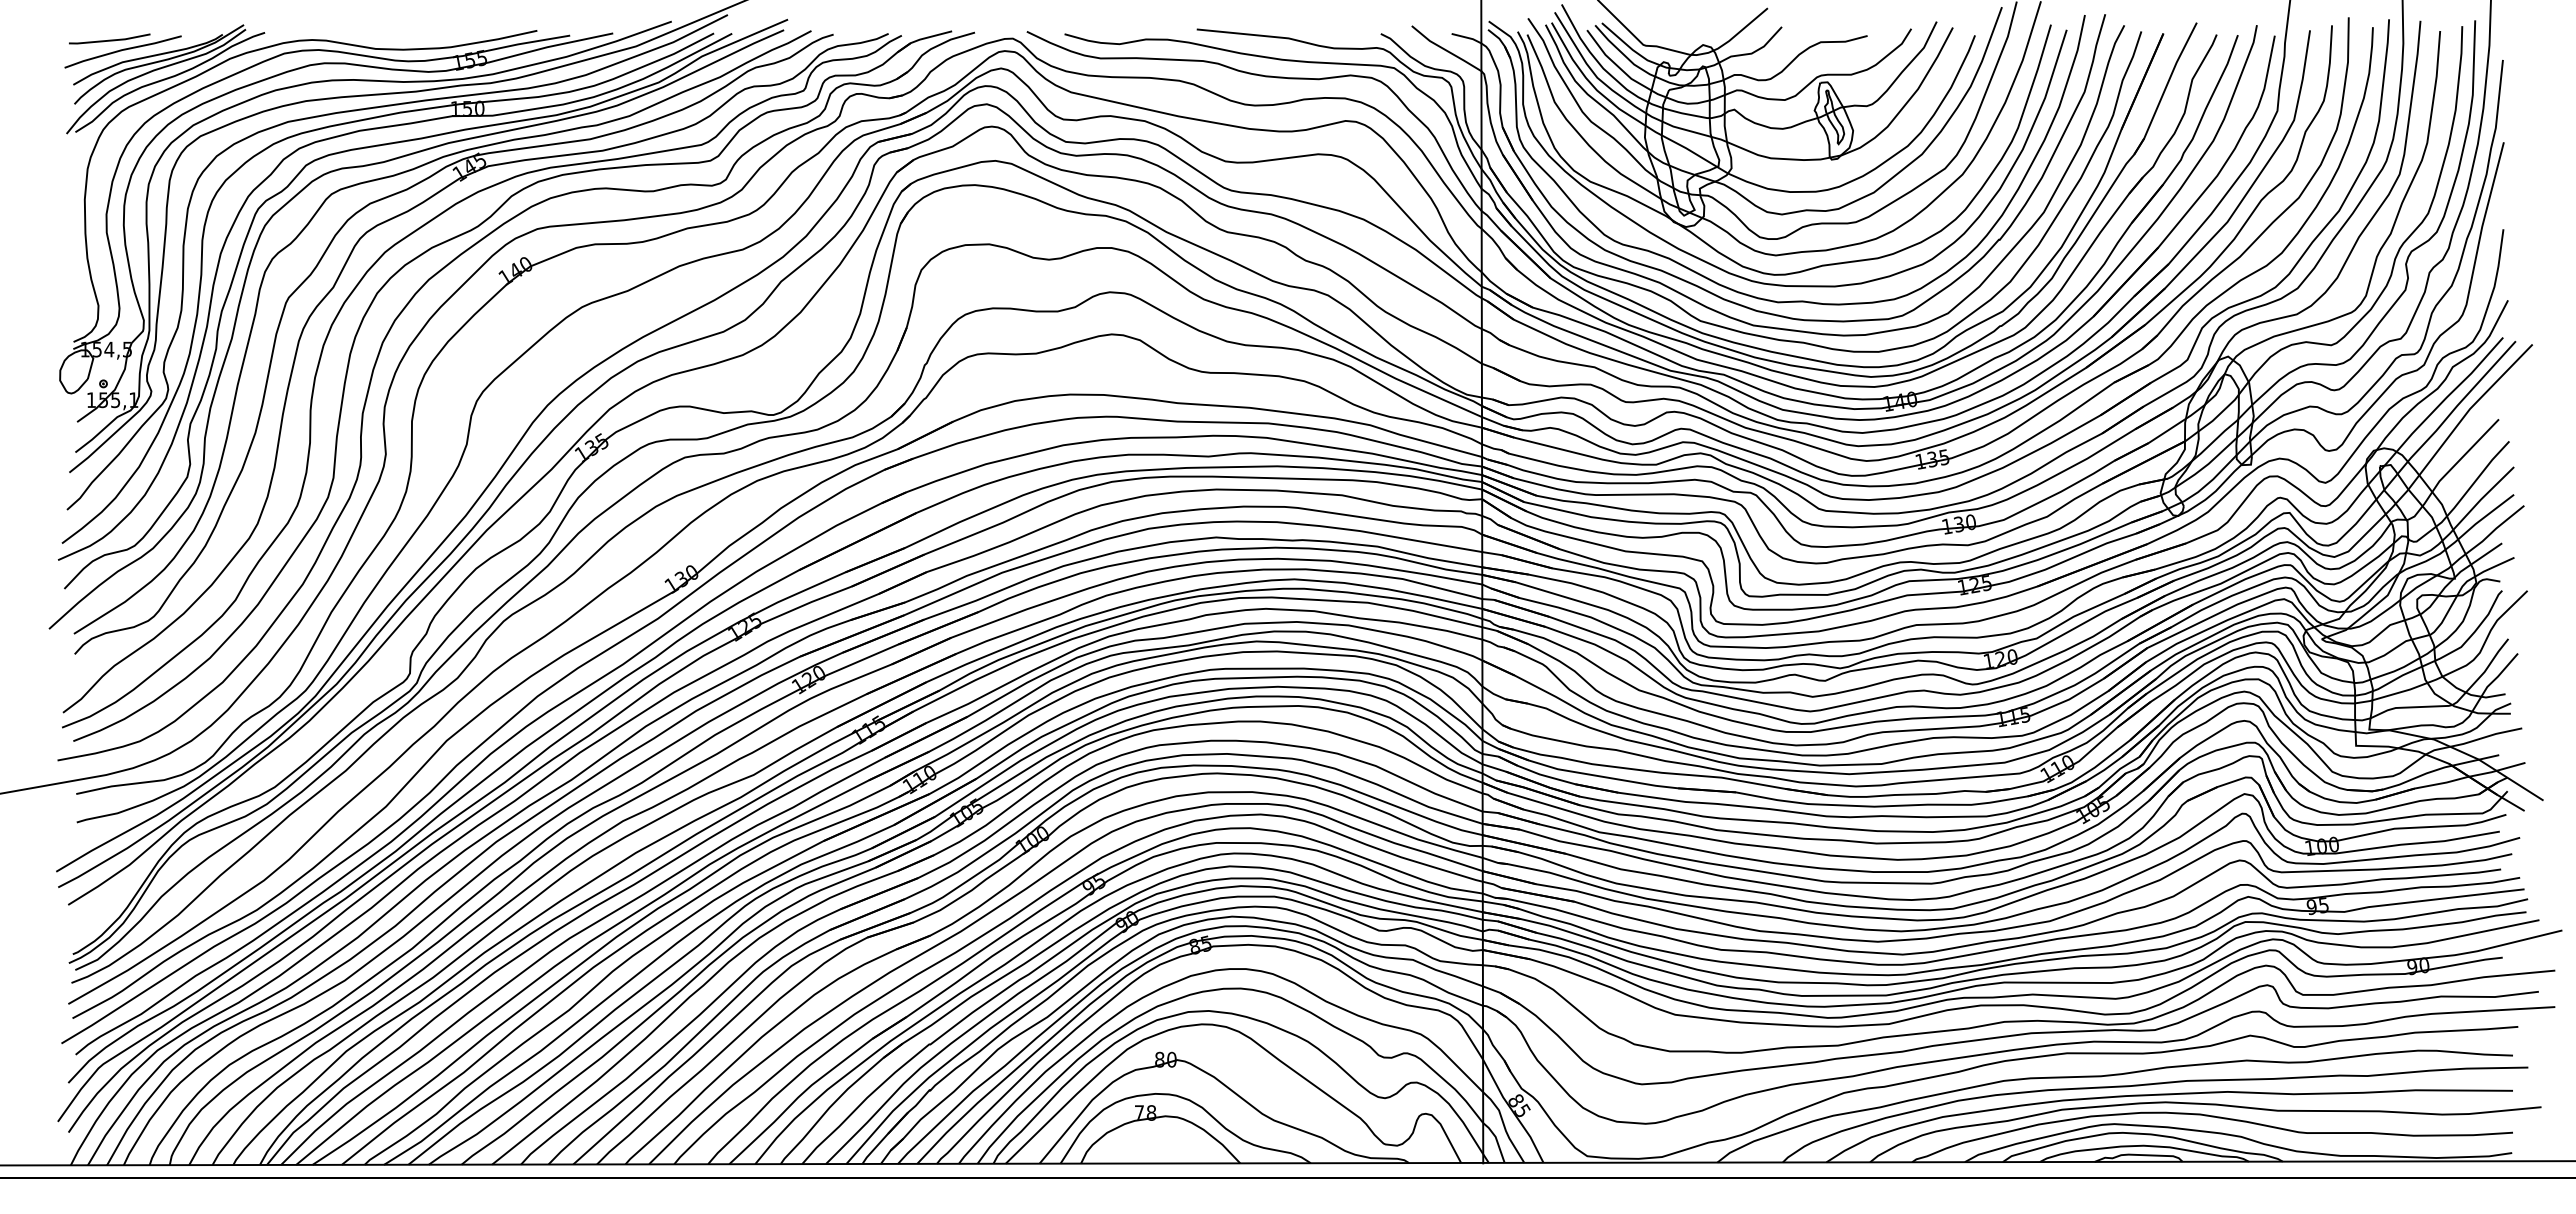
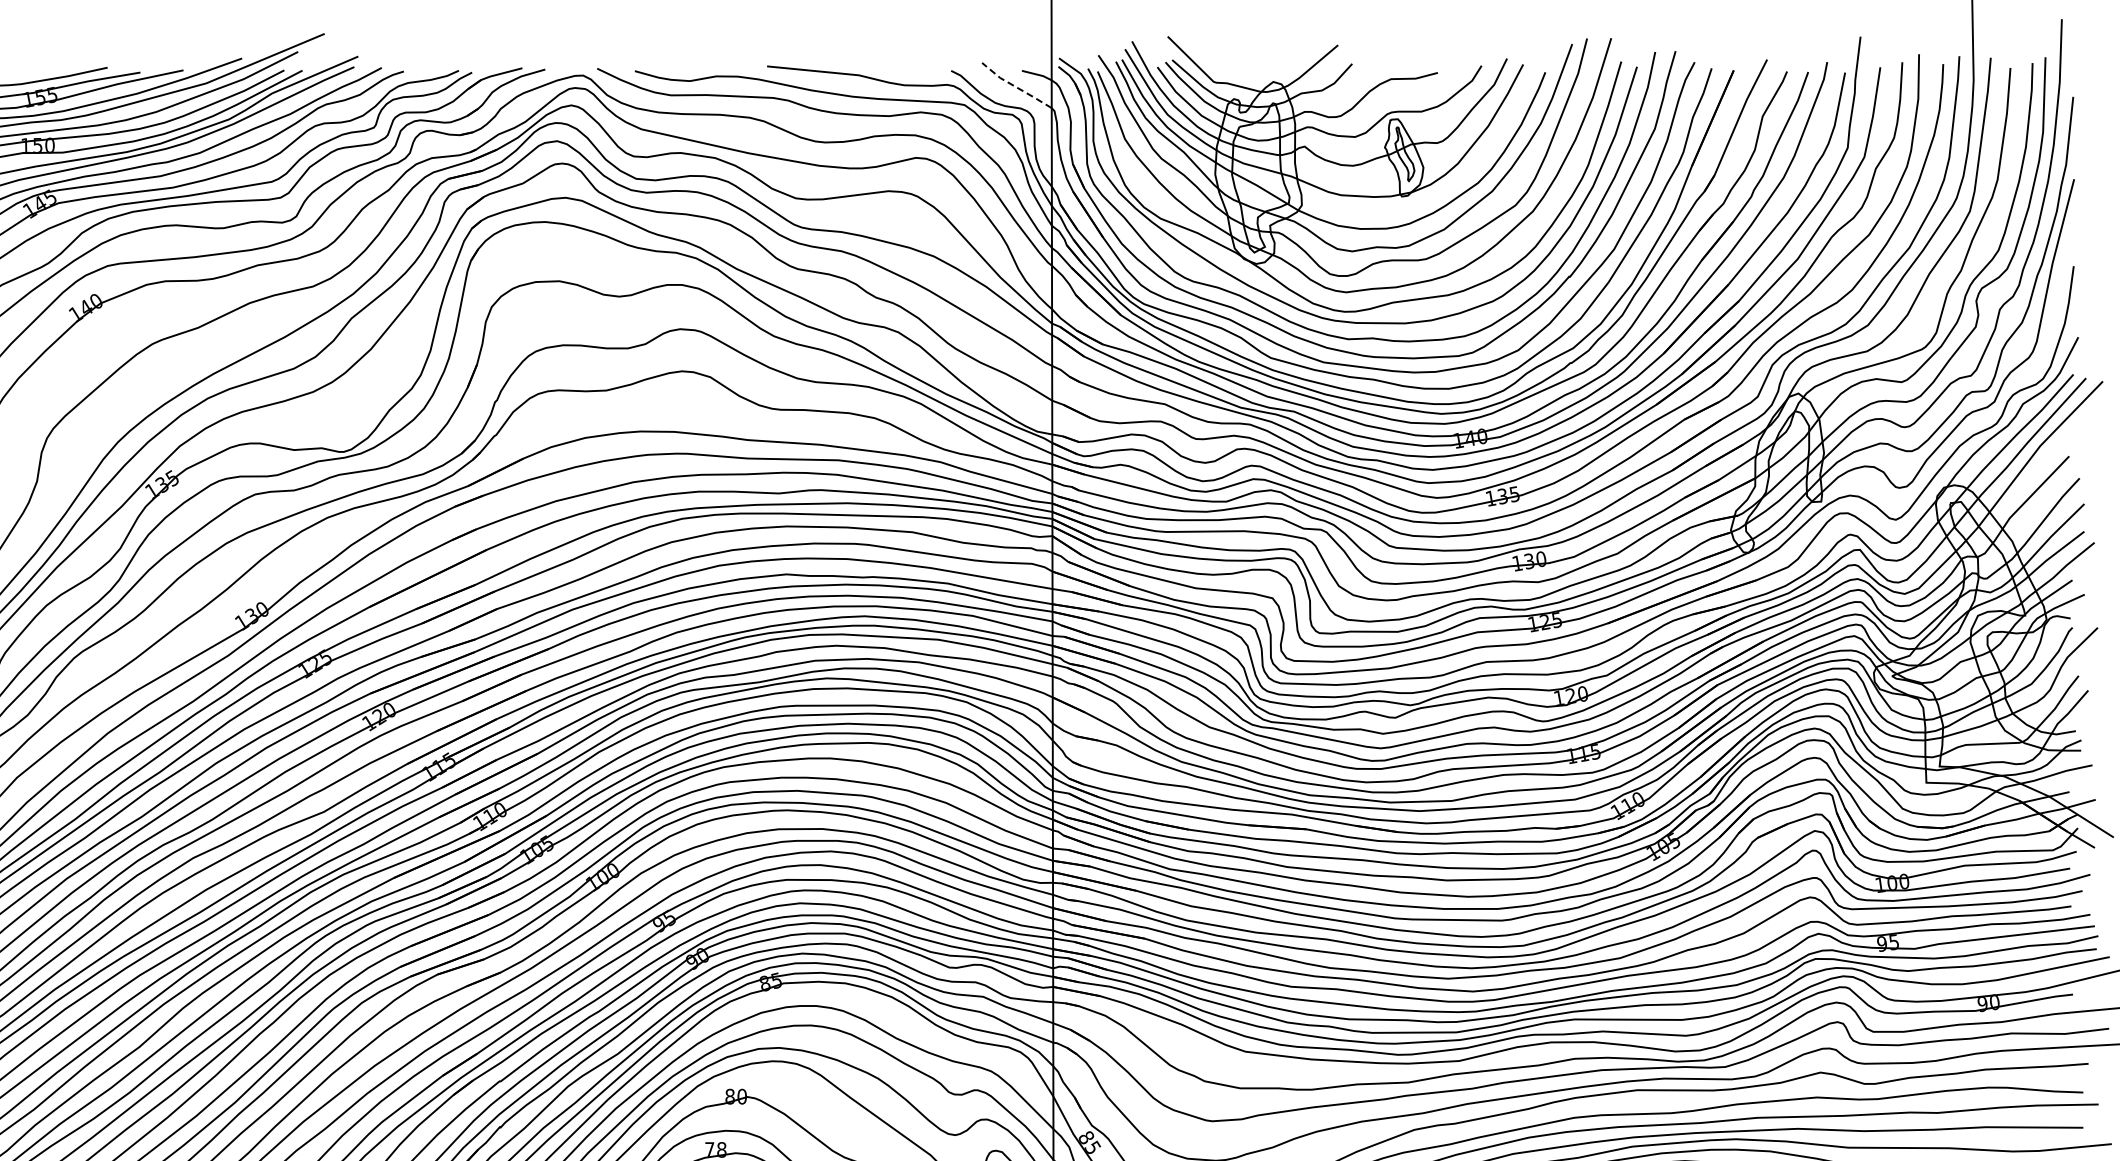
line: (1445, 49) -> (1015, 86), solid -> dashed

